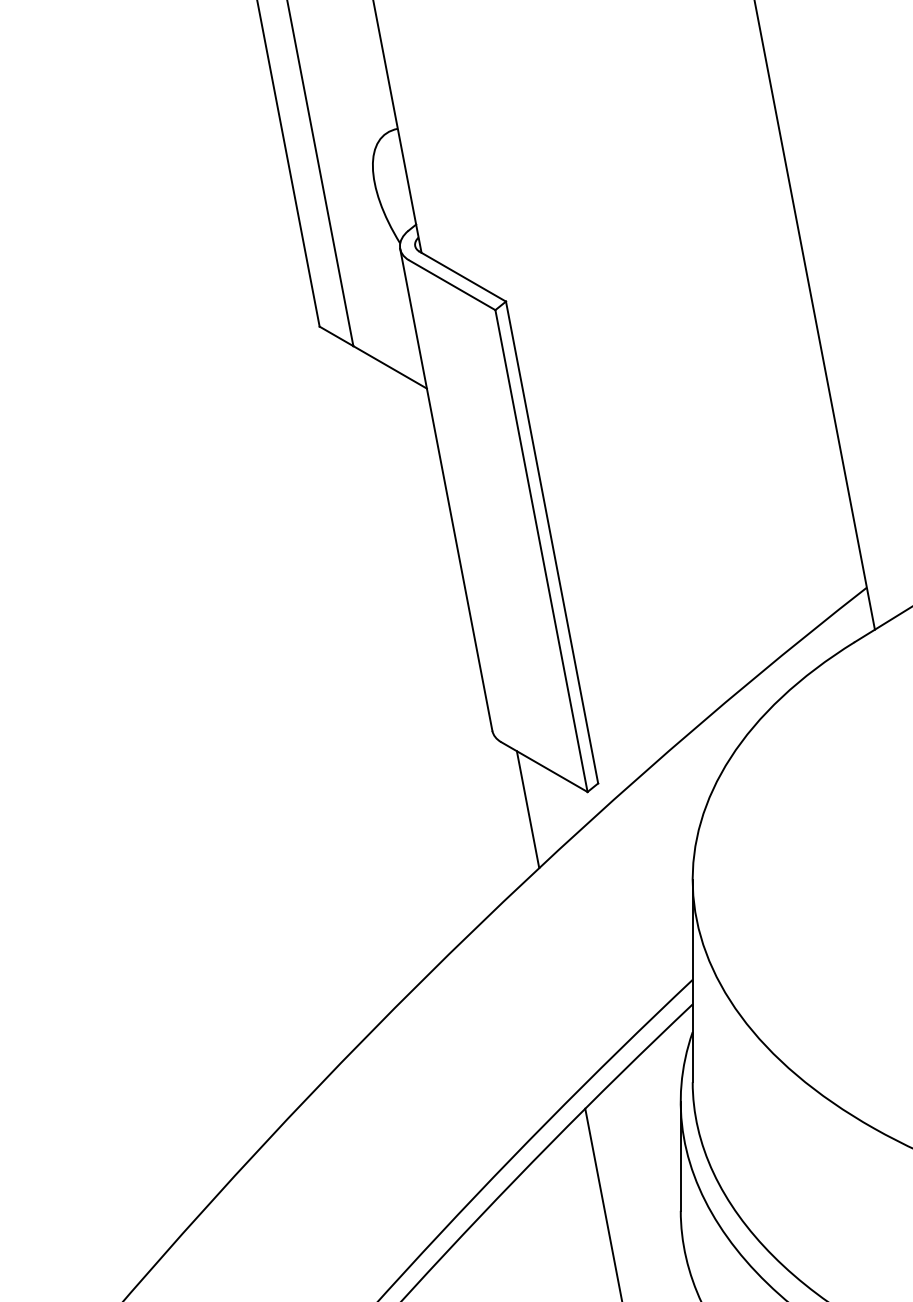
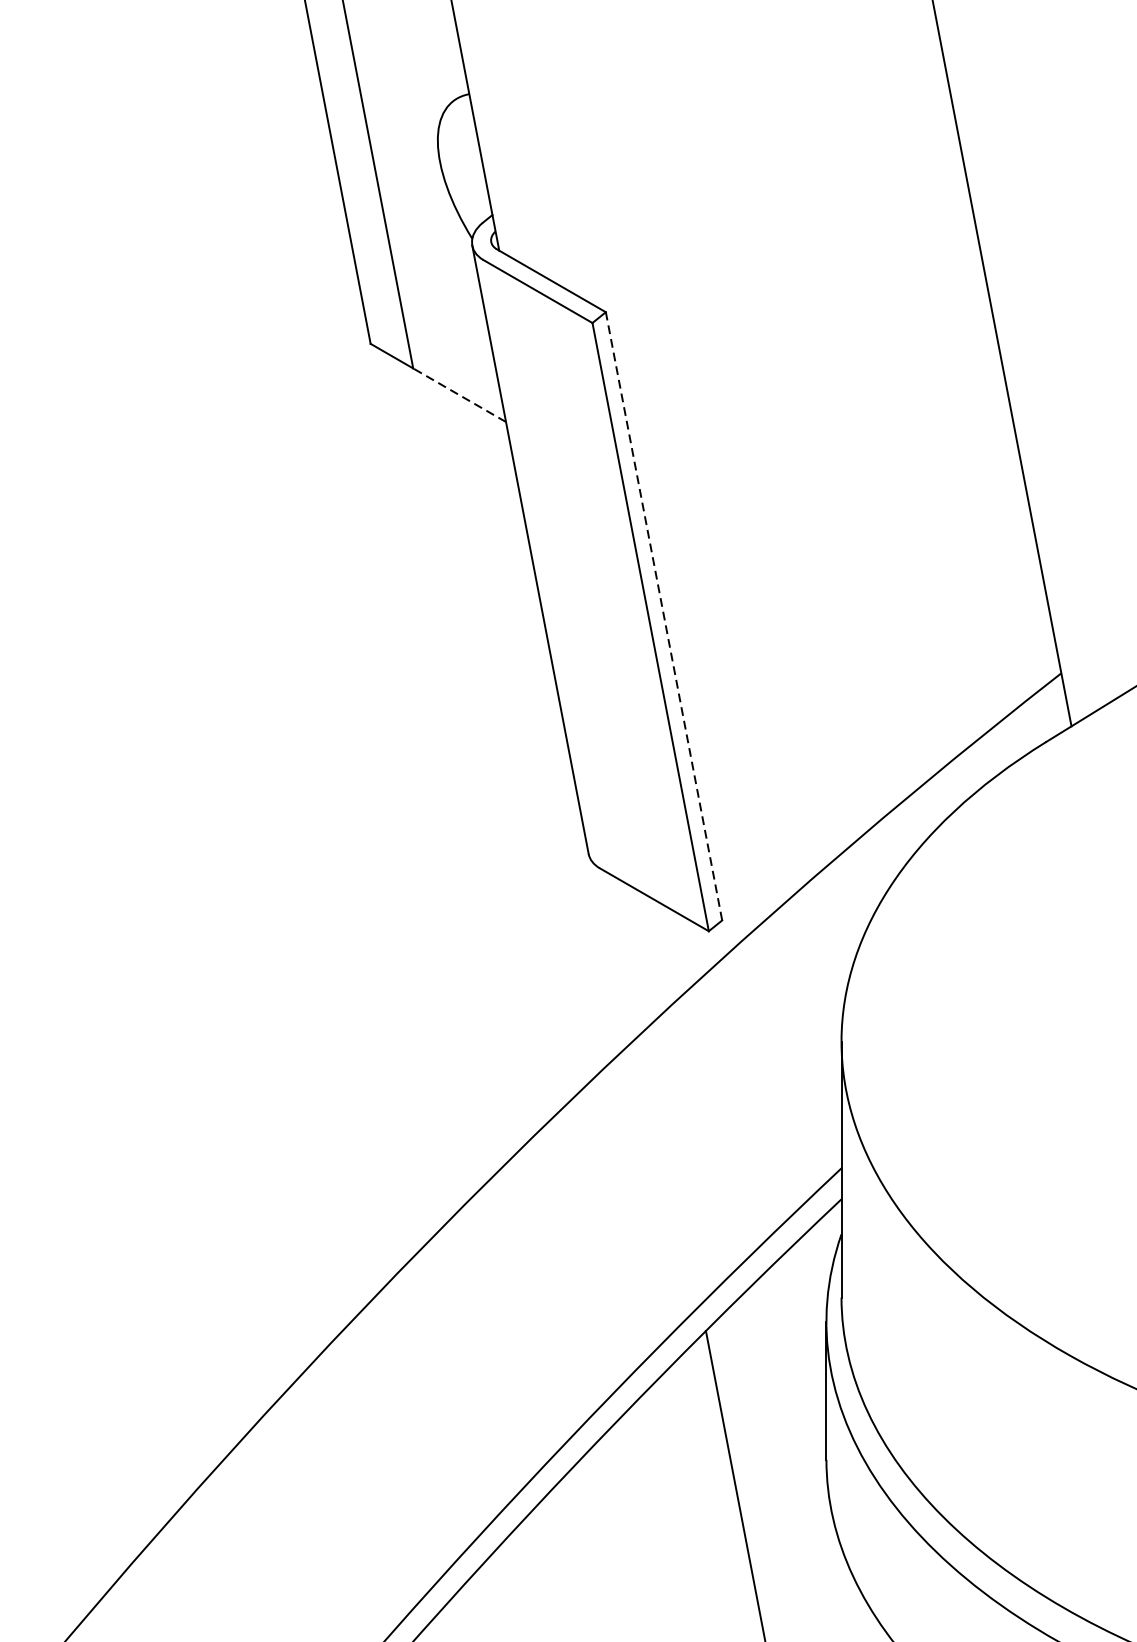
line: (389, 367) -> (458, 395), solid -> dashed
line: (551, 542) -> (663, 616), solid -> dashed
line: (527, 809) -> (632, 953), removed

